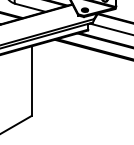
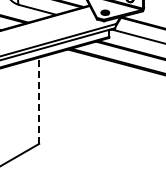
line: (31, 80) -> (39, 100), solid -> dashed

